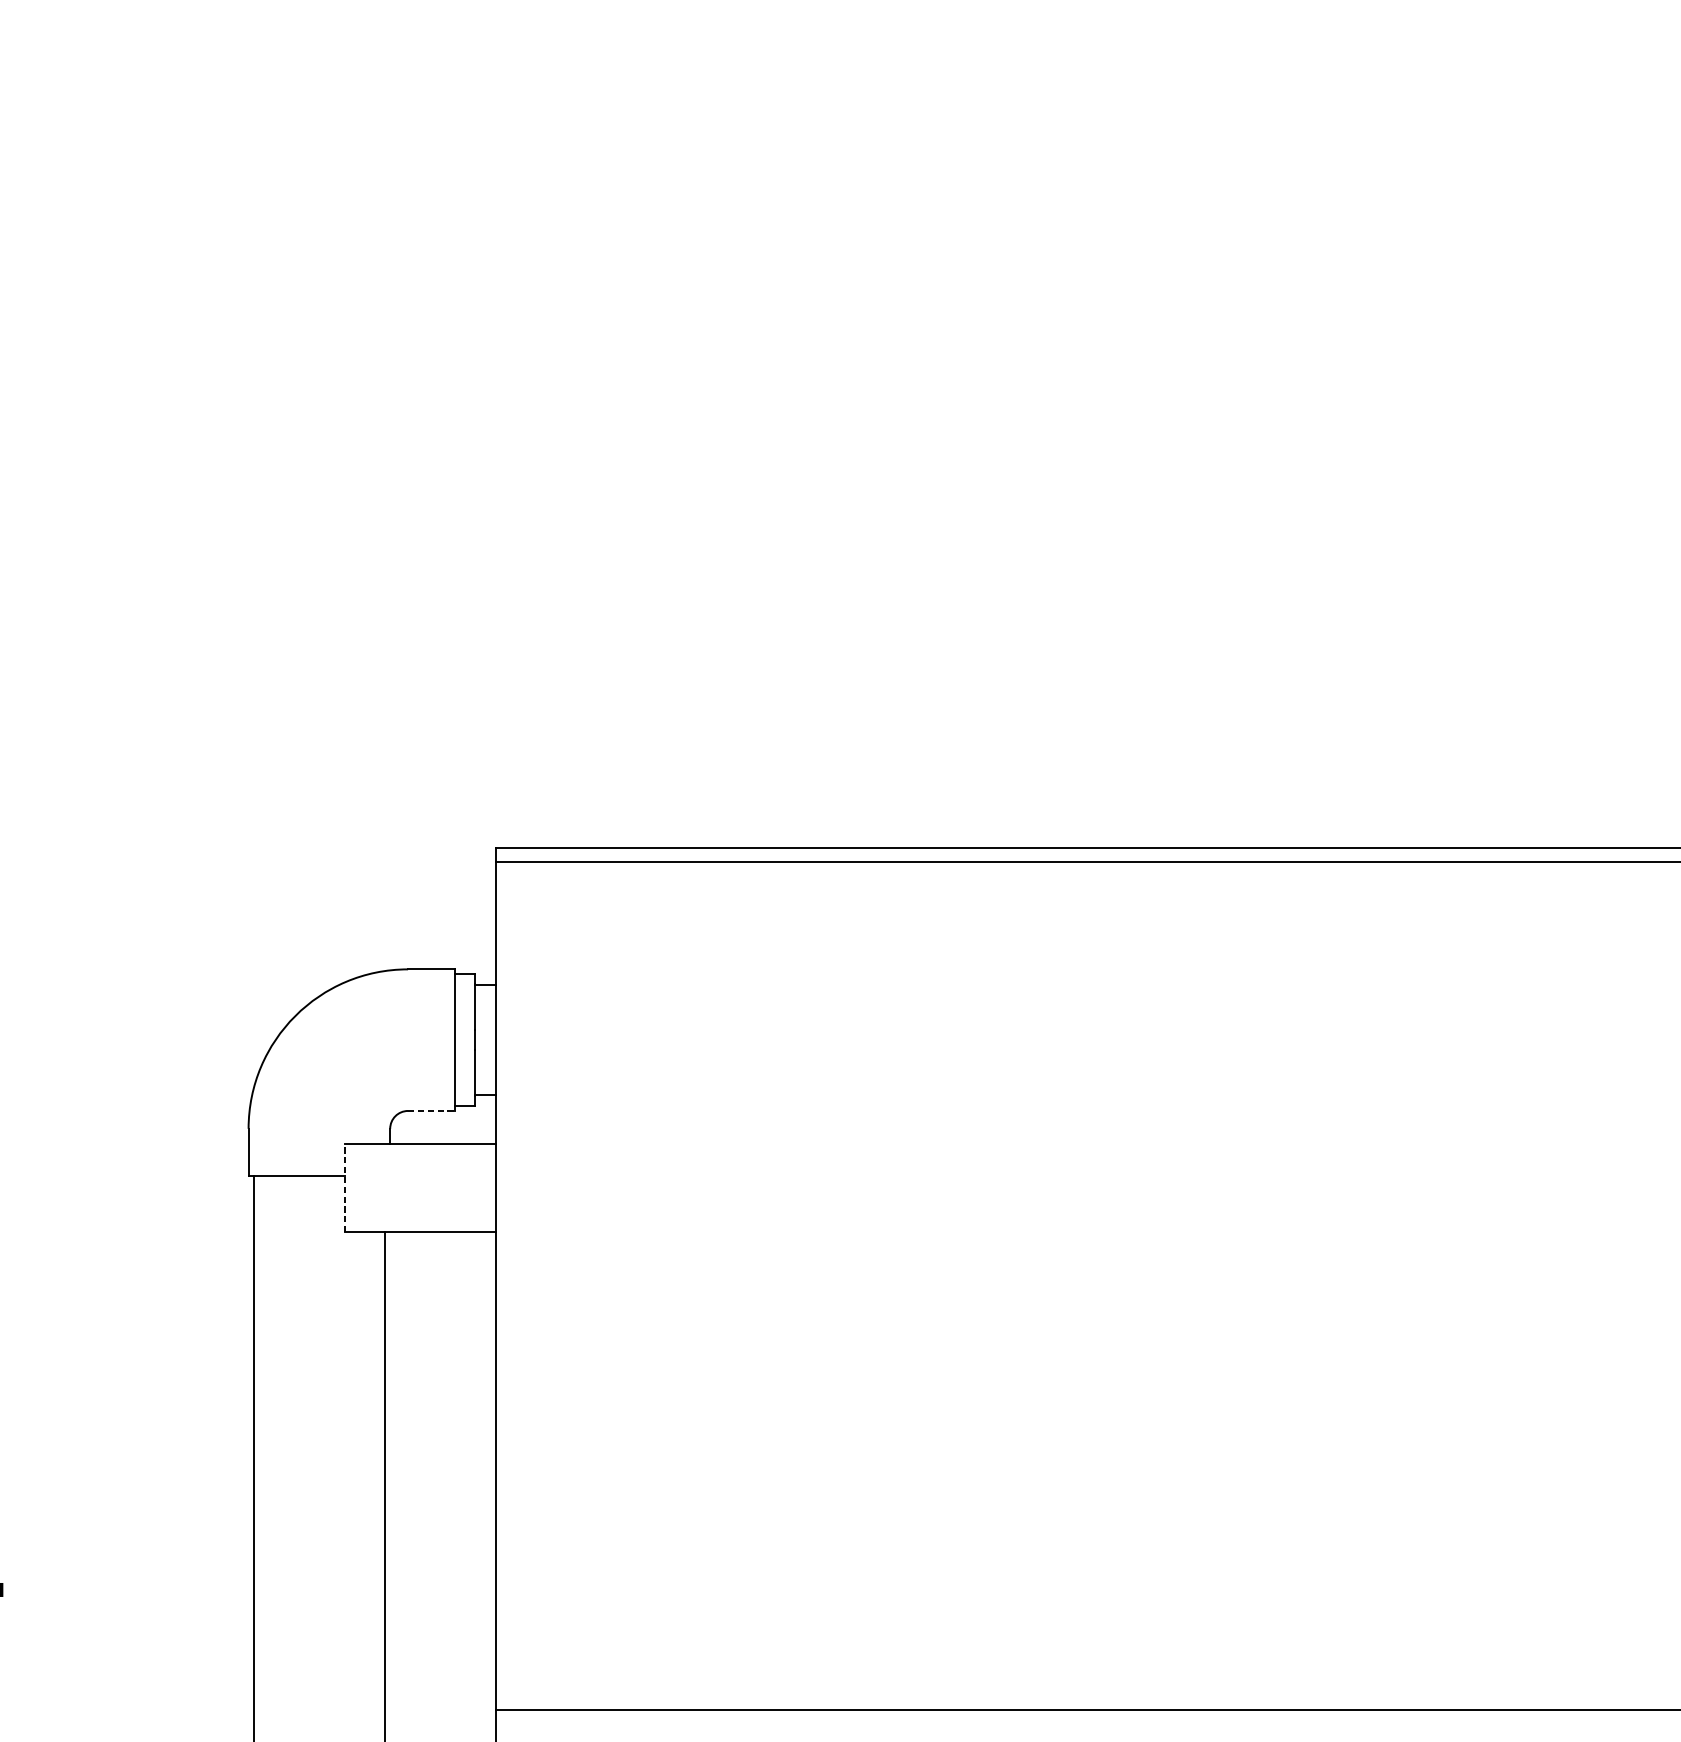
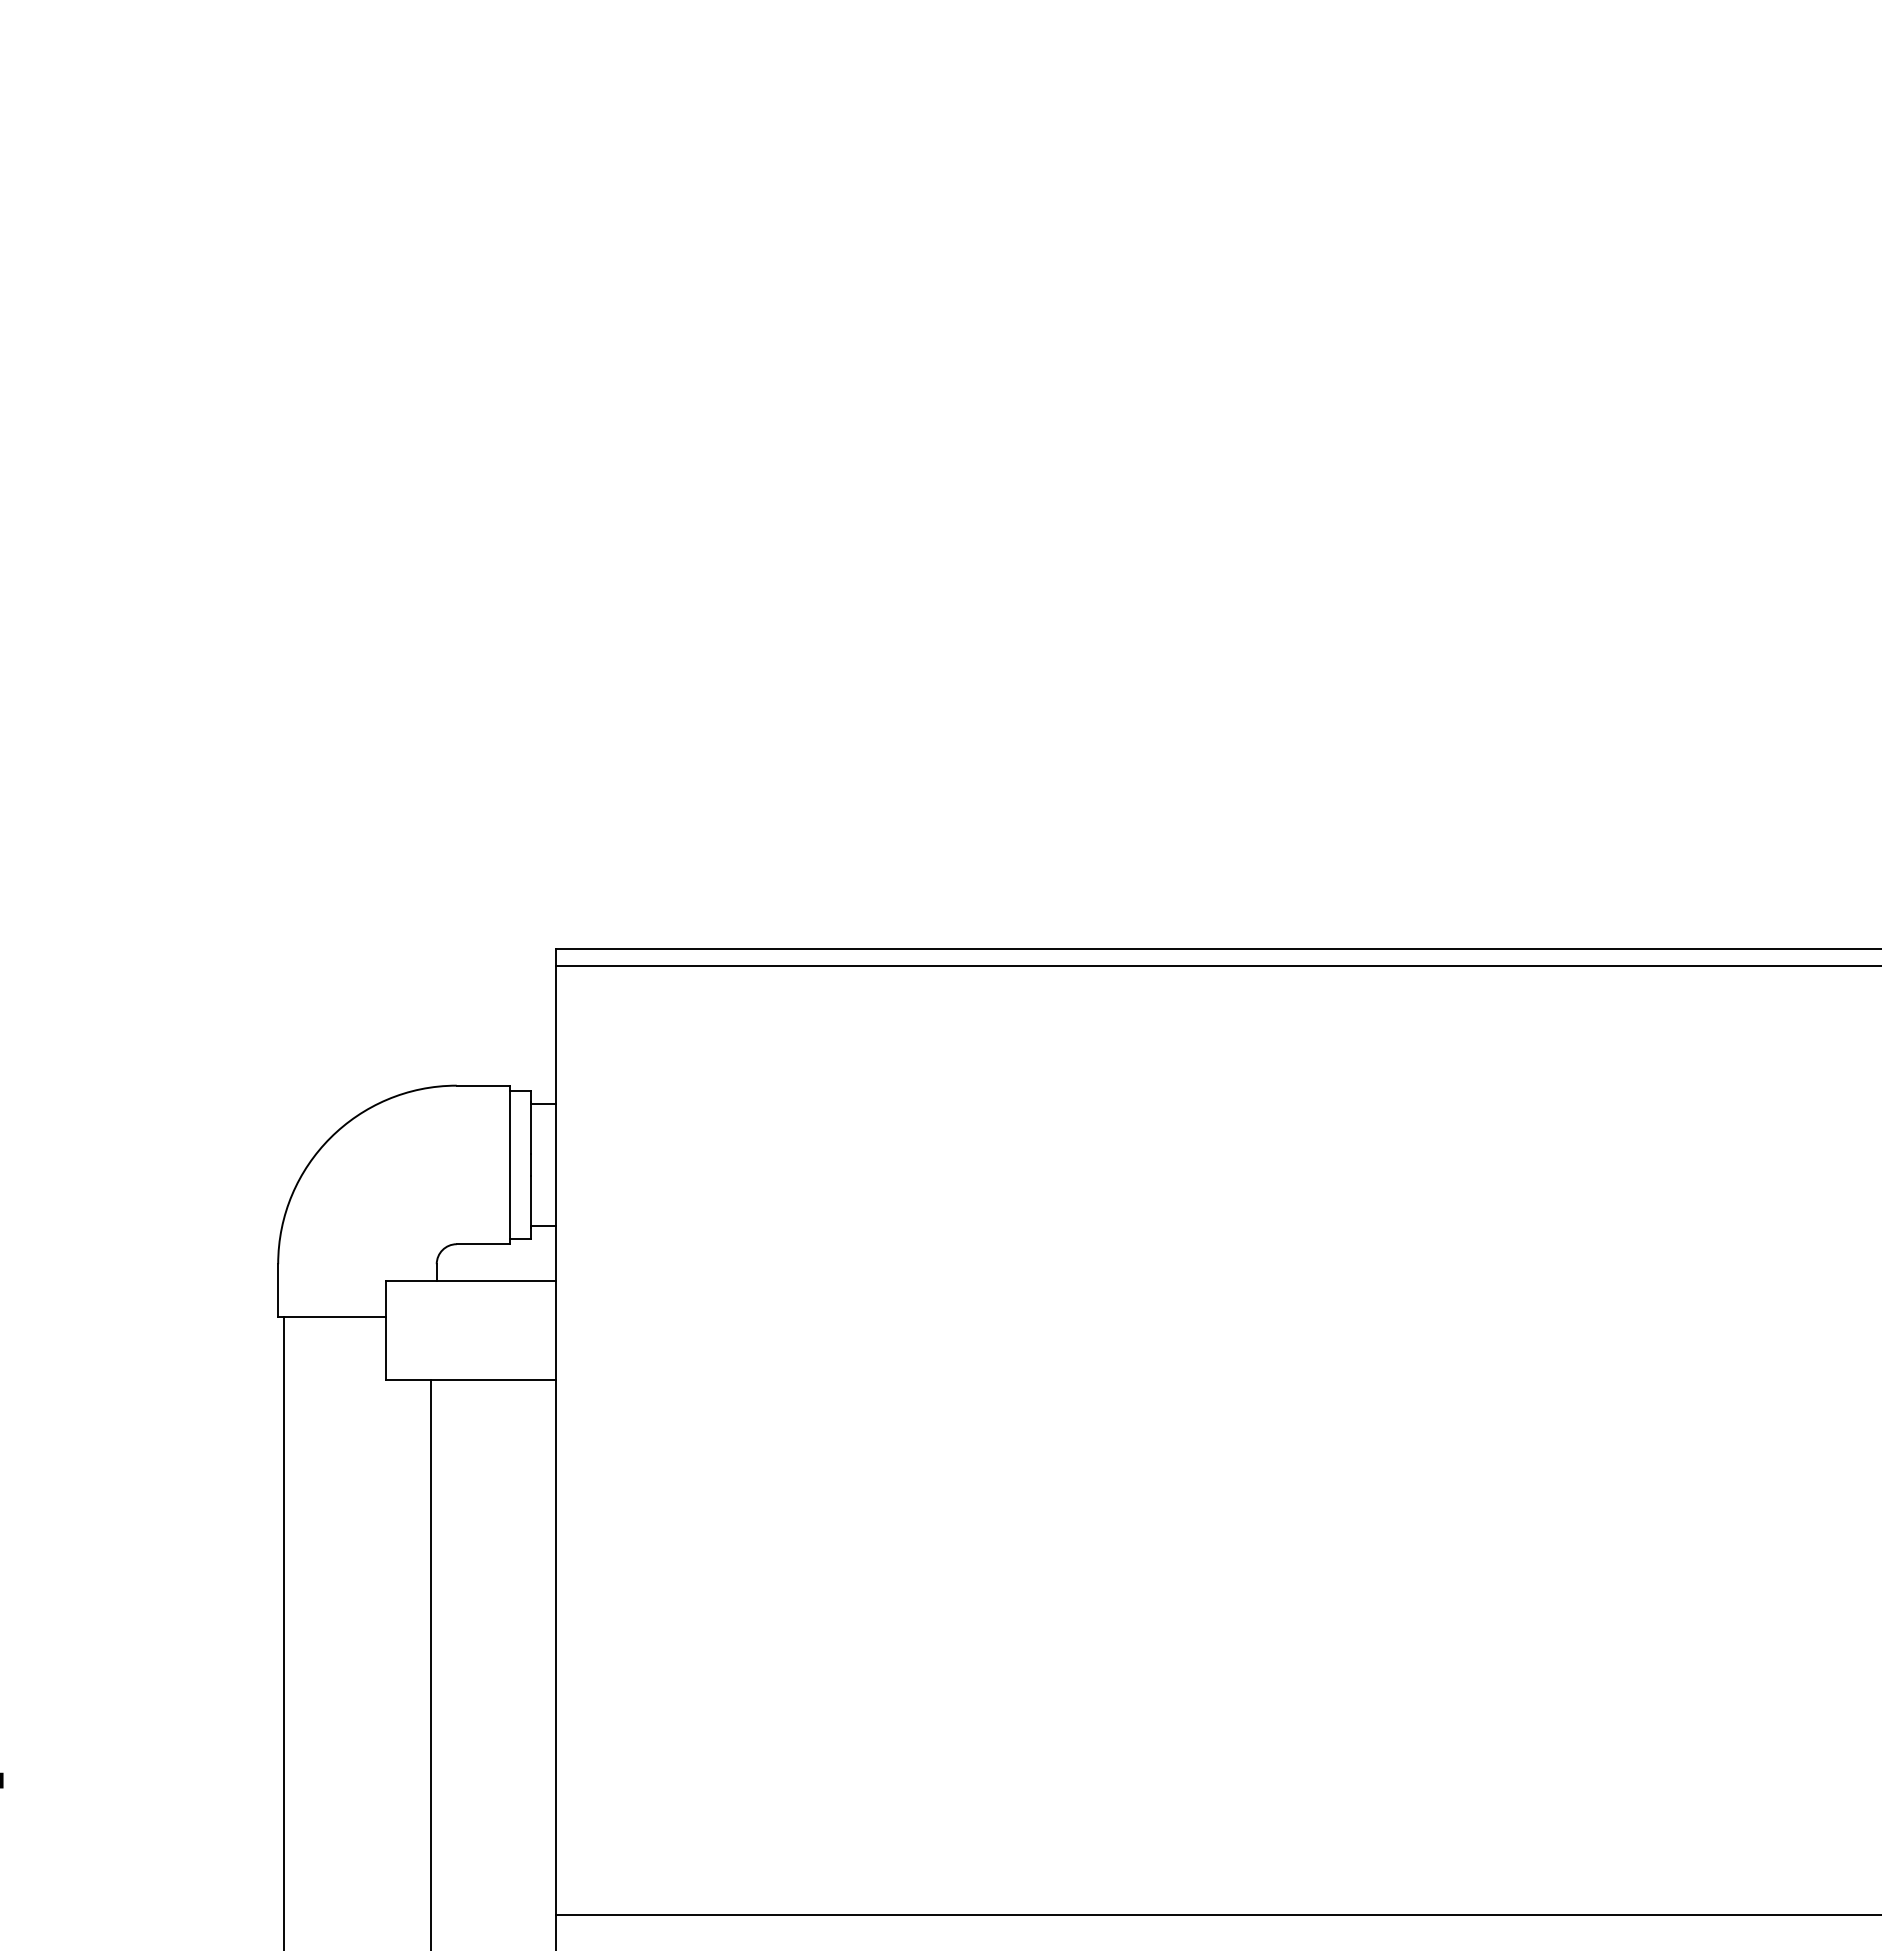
line: (431, 1111) -> (483, 1244), dashed -> solid
line: (345, 1188) -> (386, 1330), dashed -> solid

